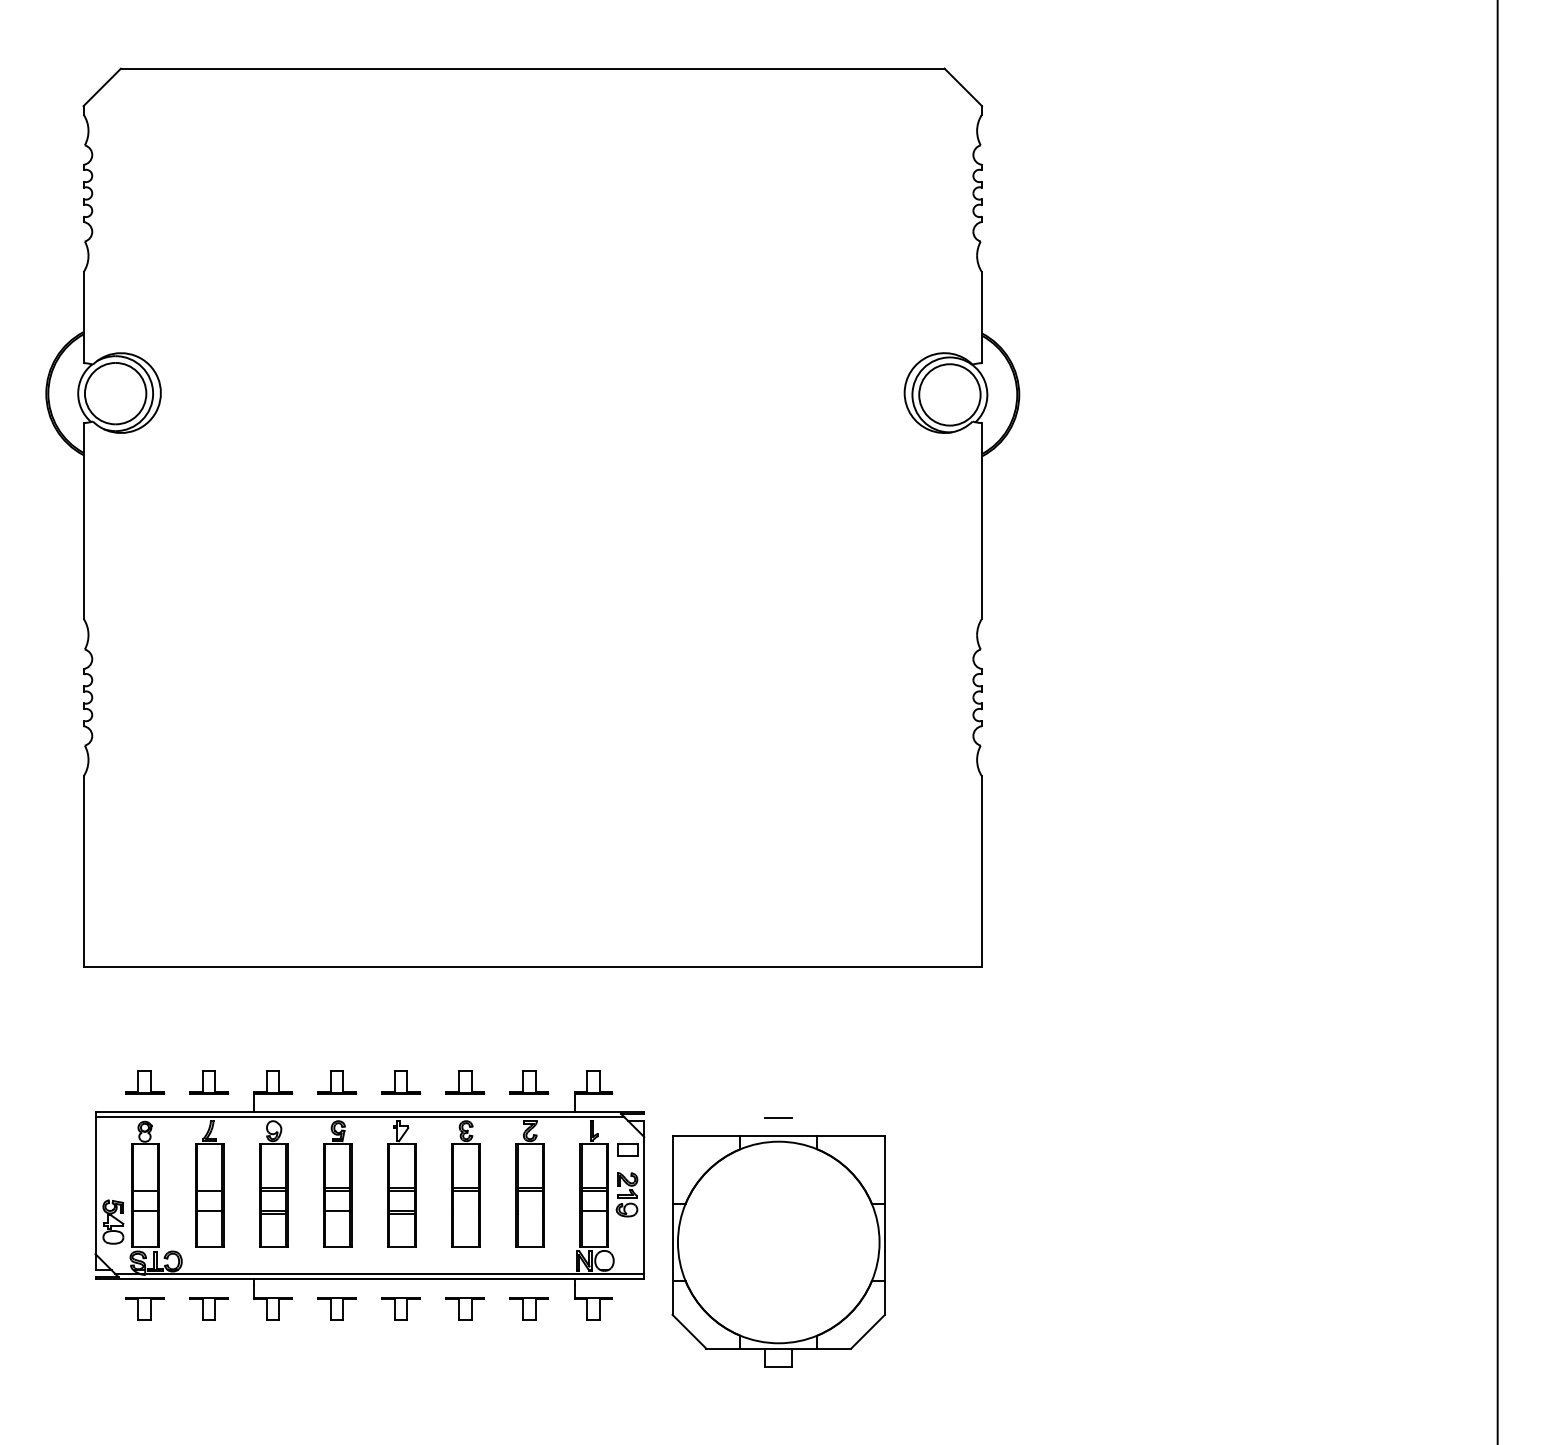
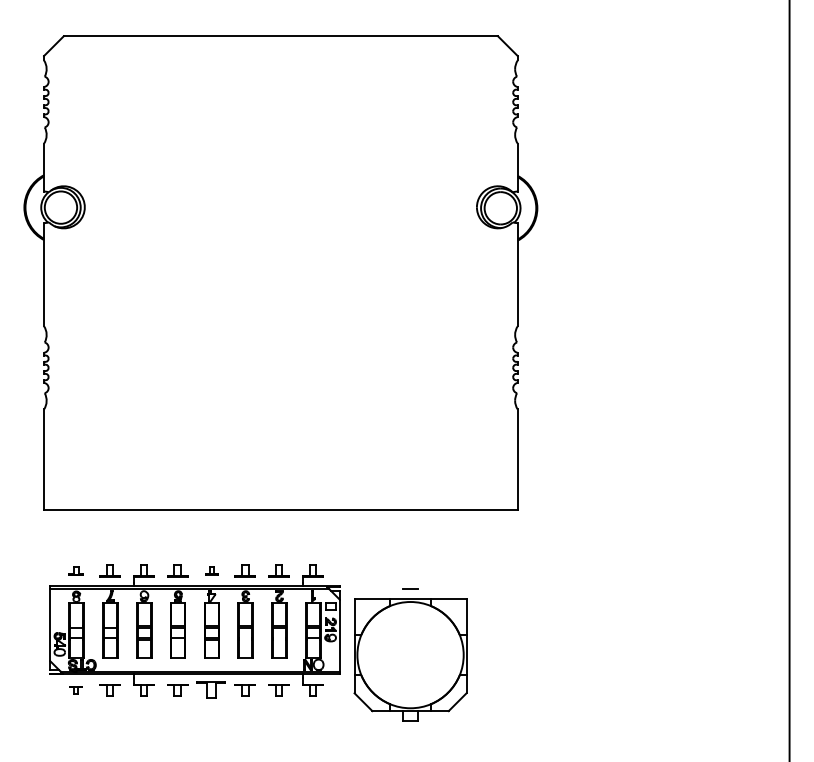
part: (143, 1081) -> (75, 570), size x0.7
part: (401, 1081) -> (211, 570), size x0.6
part: (143, 1309) -> (75, 690), size x0.6
part: (401, 1309) -> (211, 690), size x1.4

